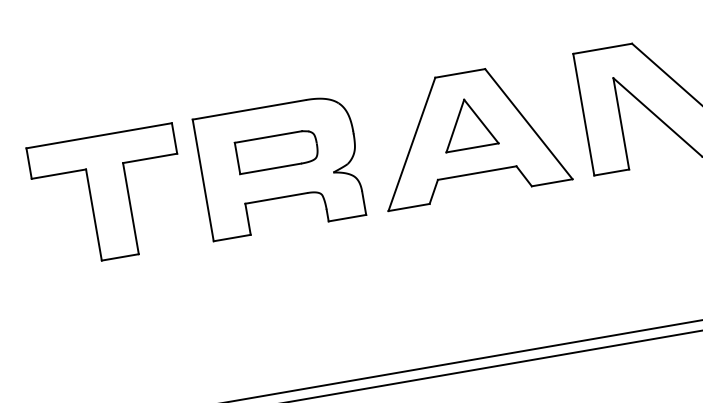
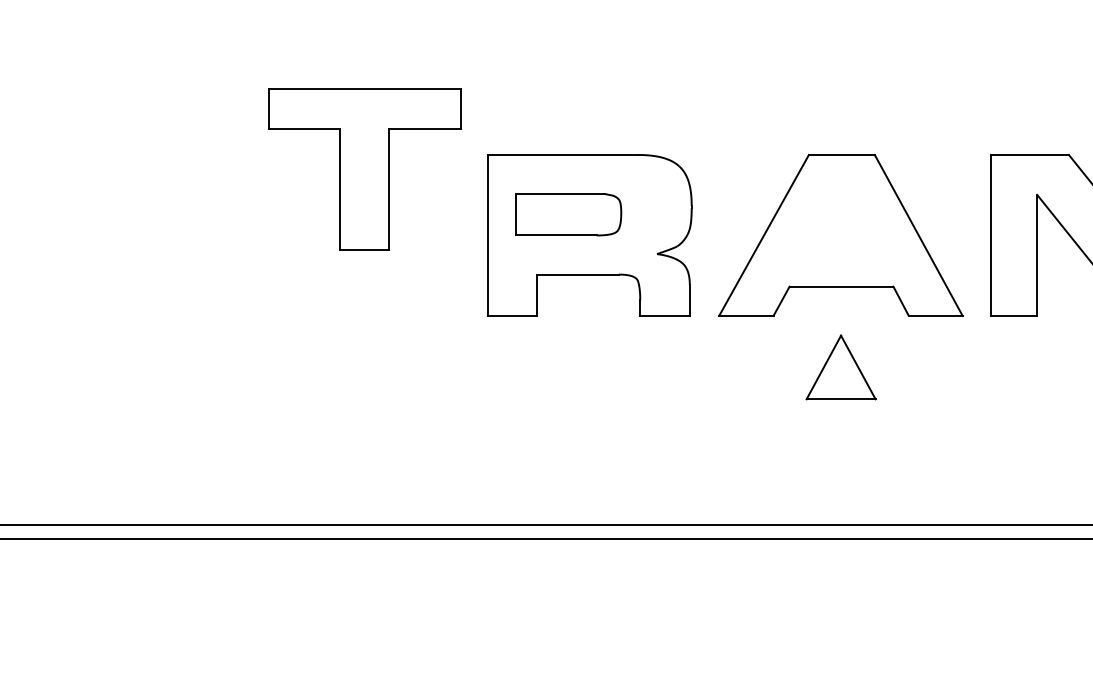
part: (467, 123) -> (840, 367), moved
part: (277, 151) -> (568, 214), moved
part: (109, 196) -> (364, 169), moved

